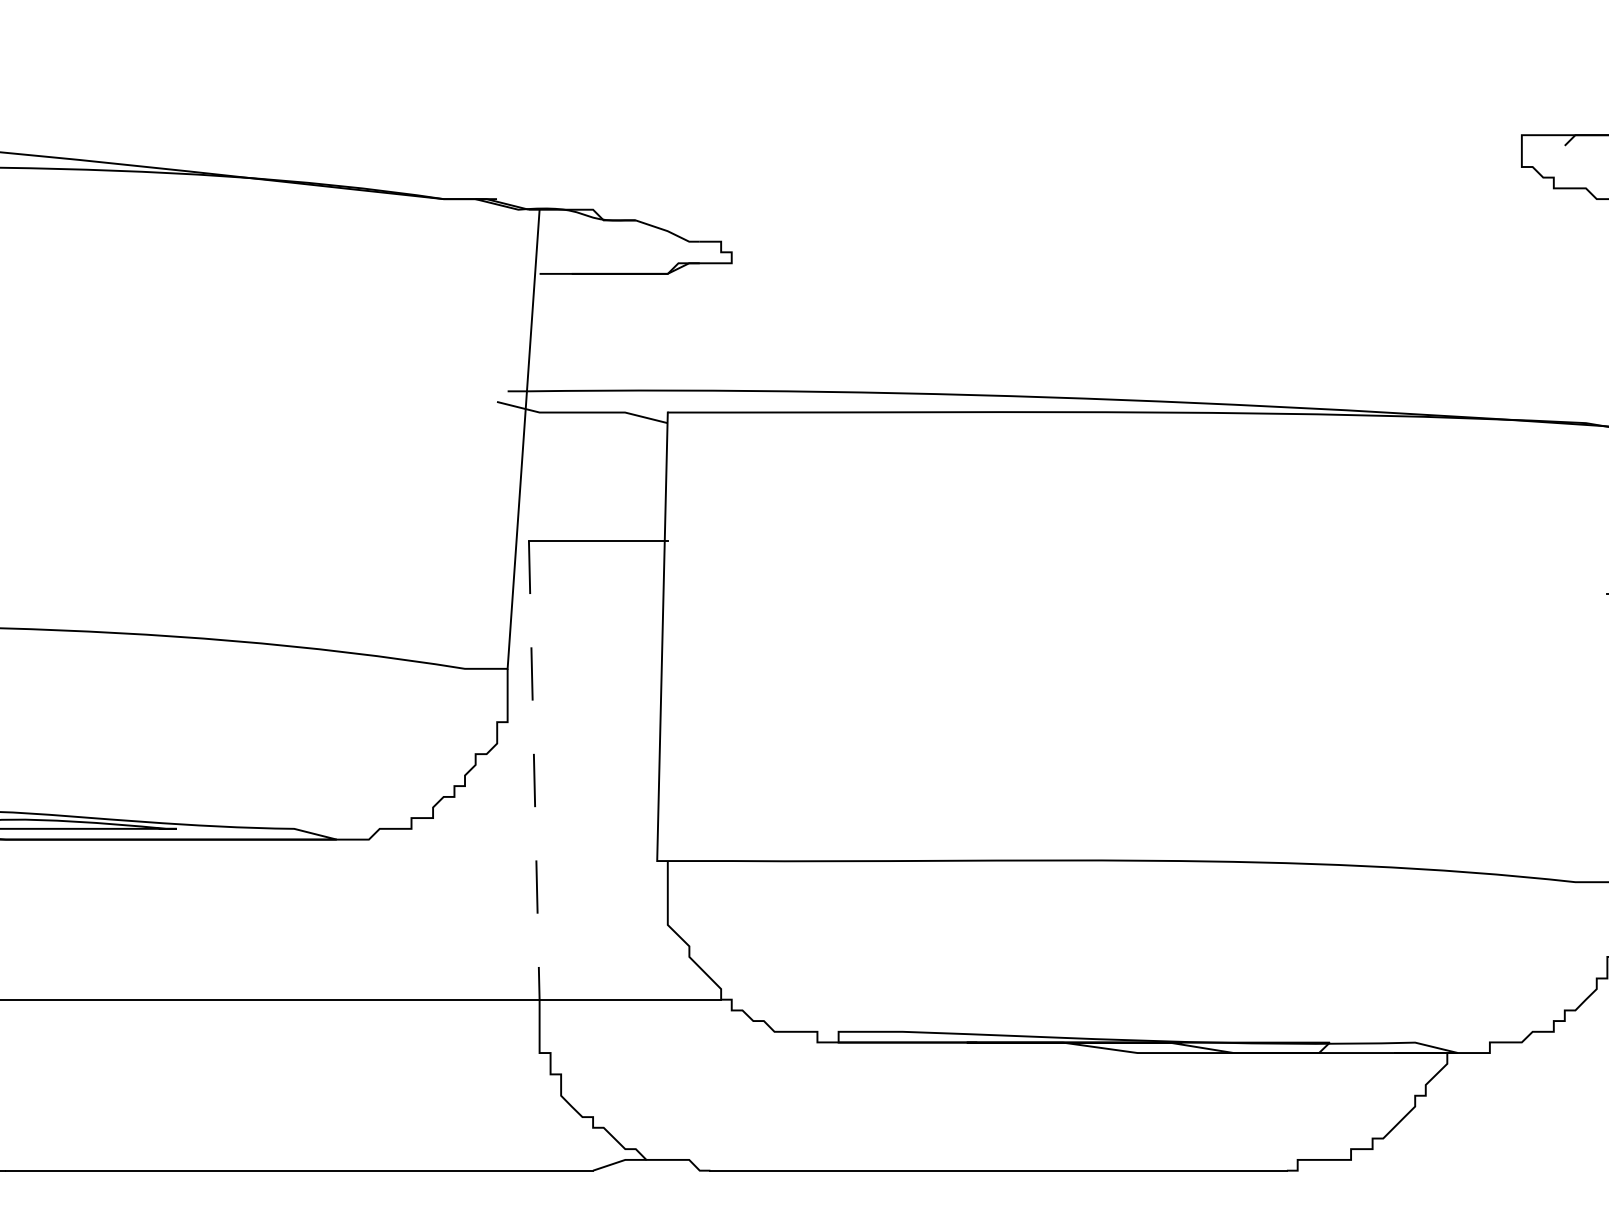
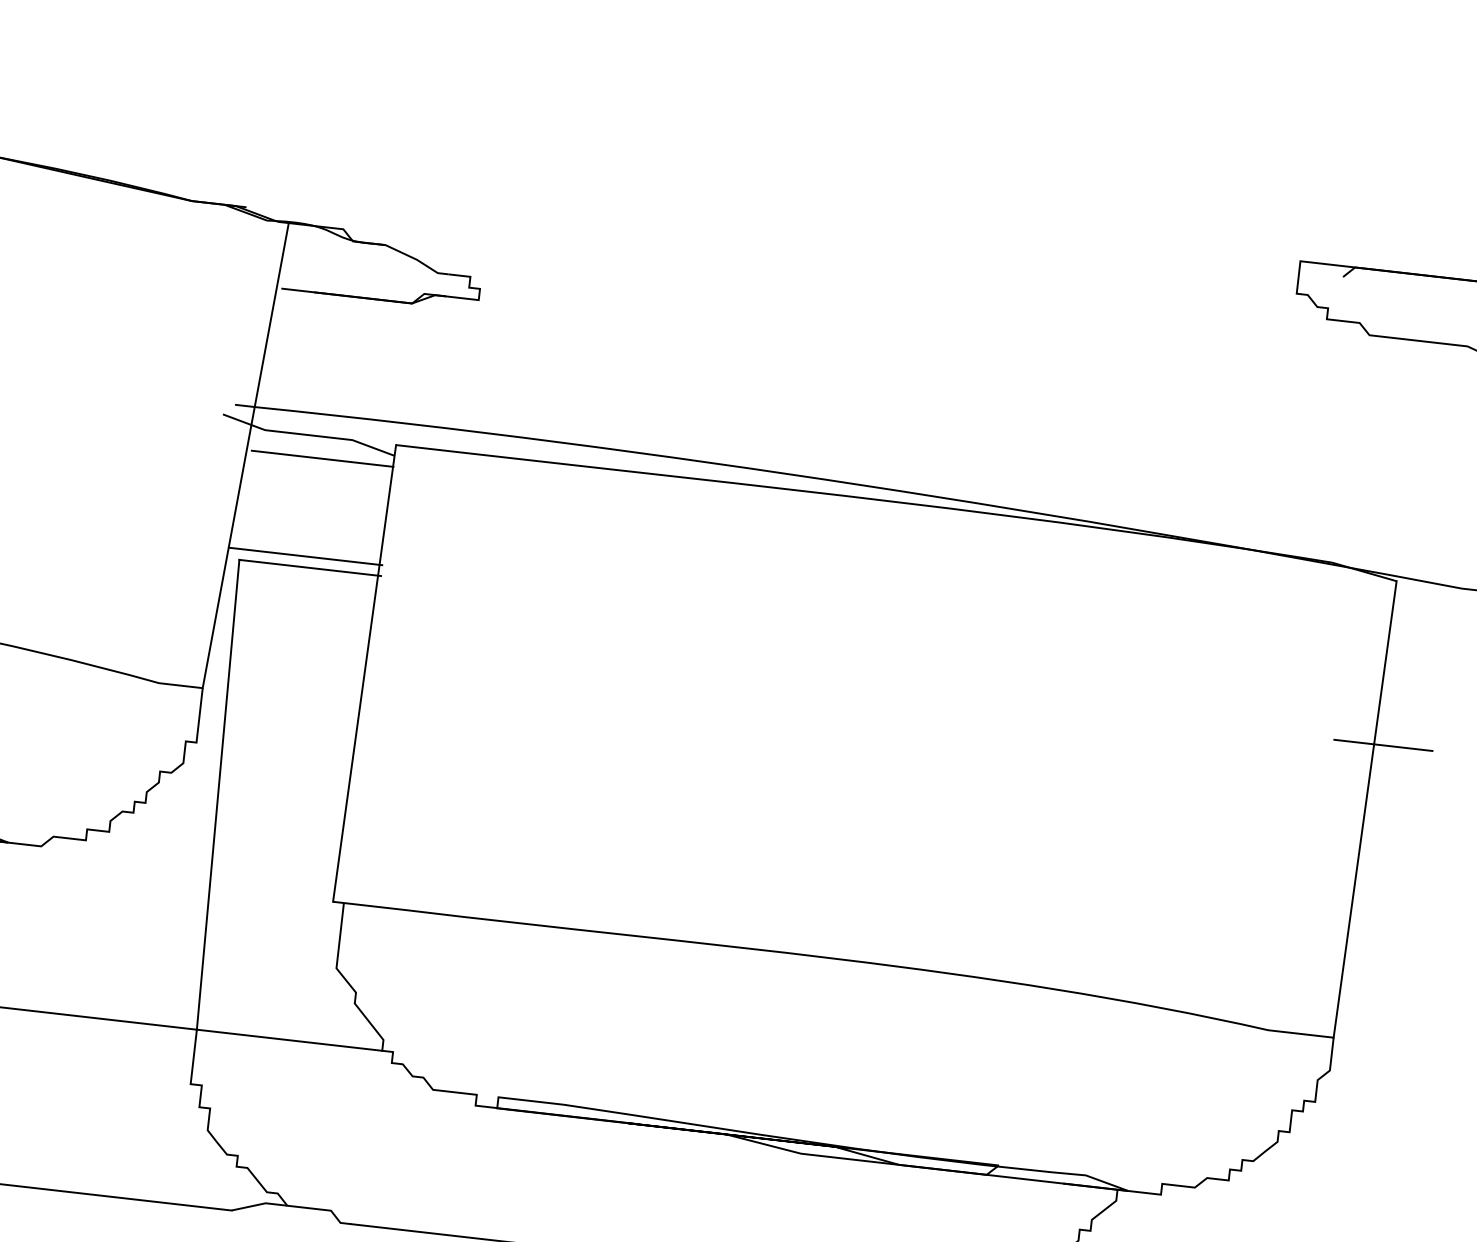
line: (597, 433) -> (321, 458), added
line: (592, 530) -> (305, 556), added
line: (534, 770) -> (218, 795), dashed -> solid

